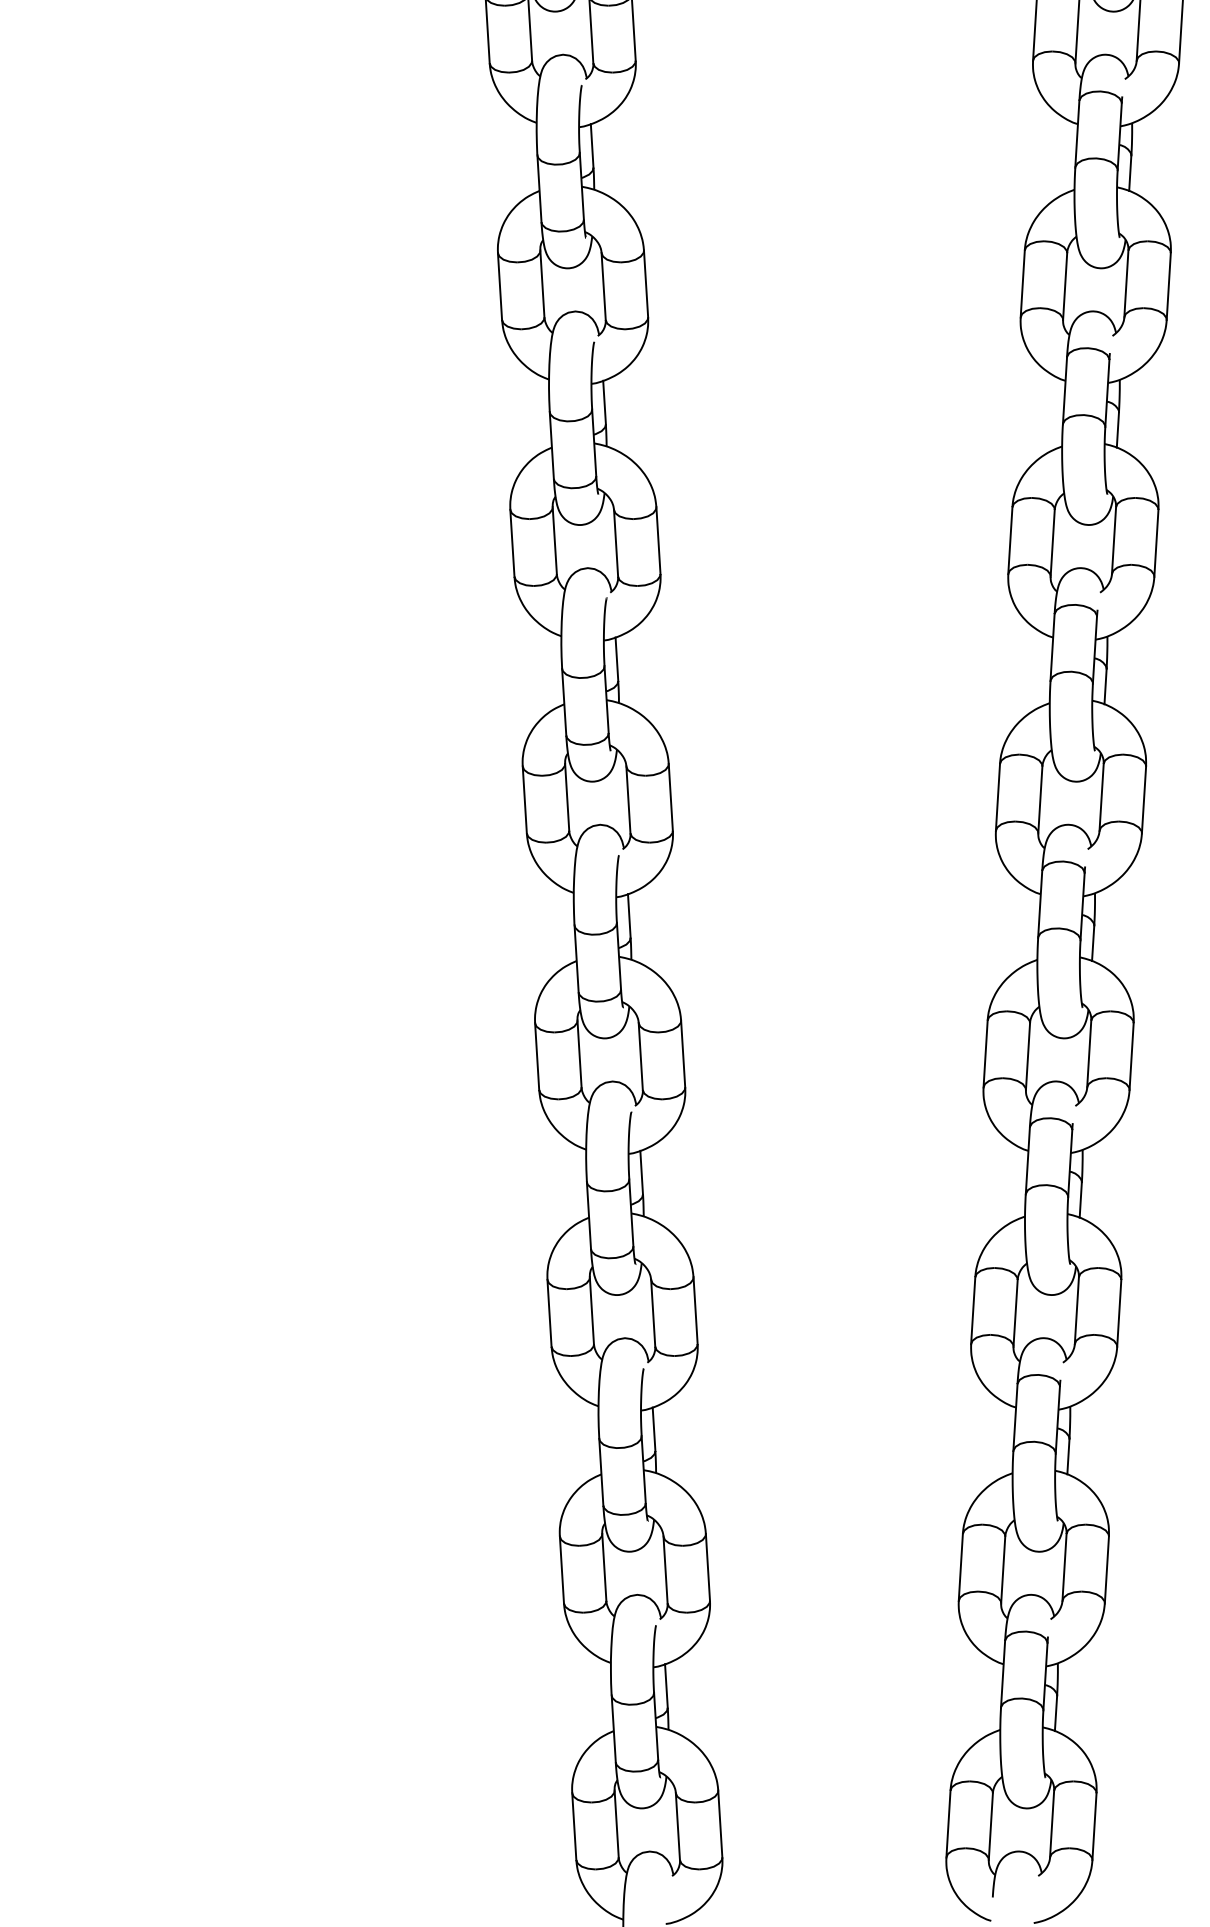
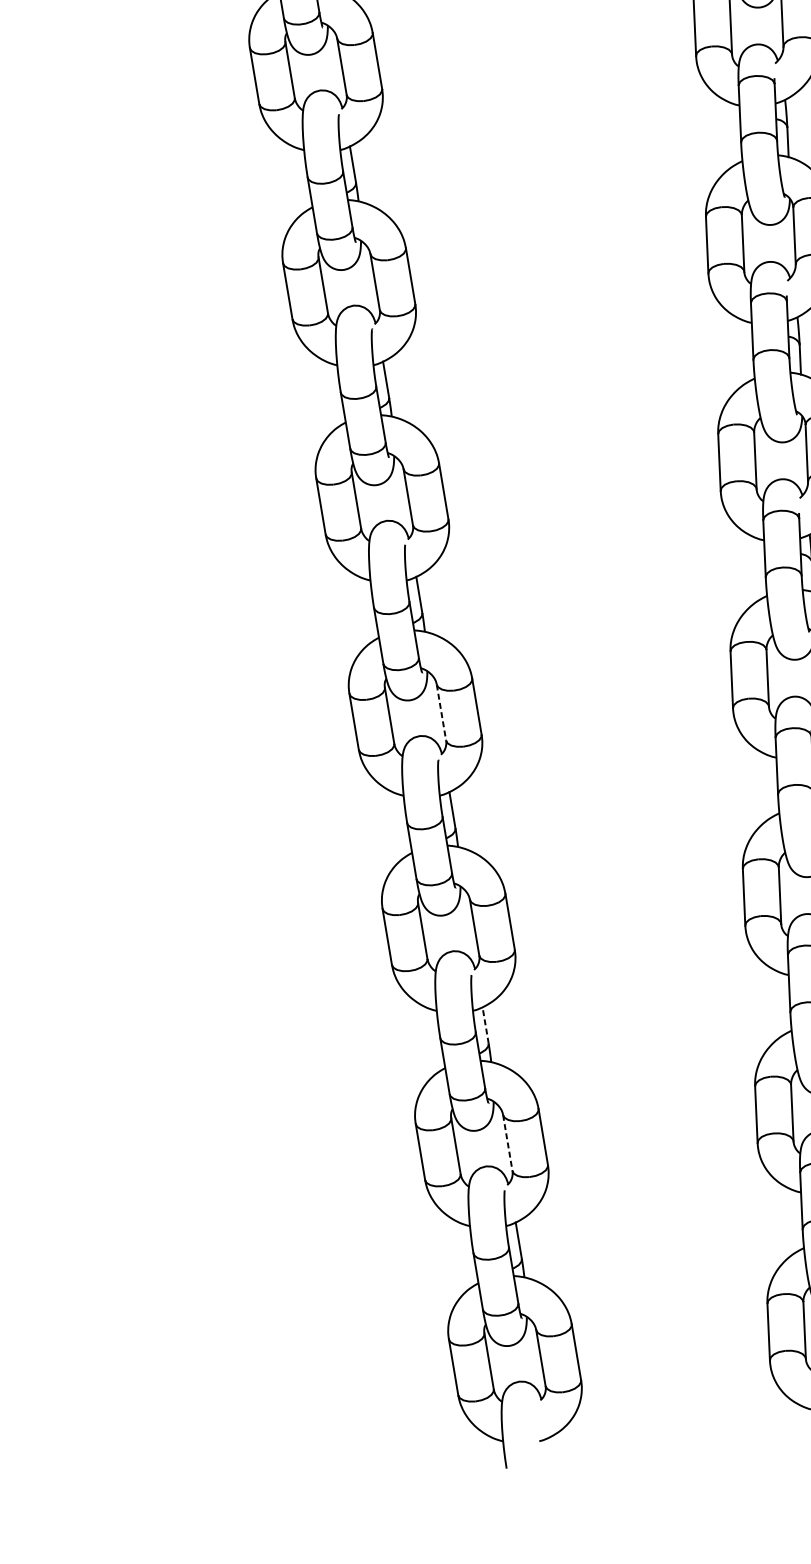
line: (640, 1057) -> (441, 713), solid -> dashed
line: (654, 1429) -> (486, 1025), solid -> dashed
line: (665, 1570) -> (507, 1143), solid -> dashed

